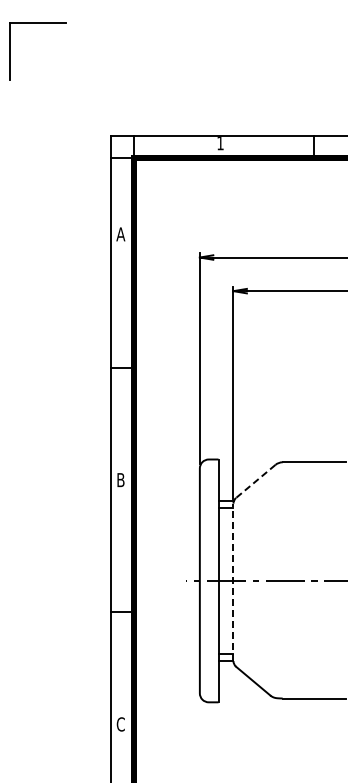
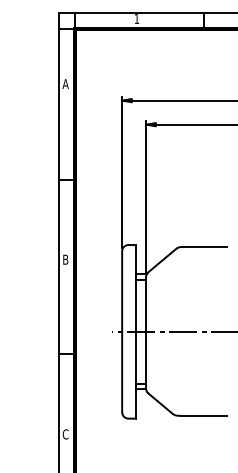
line: (255, 481) -> (161, 260), dashed -> solid
line: (233, 582) -> (146, 332), dashed -> solid

